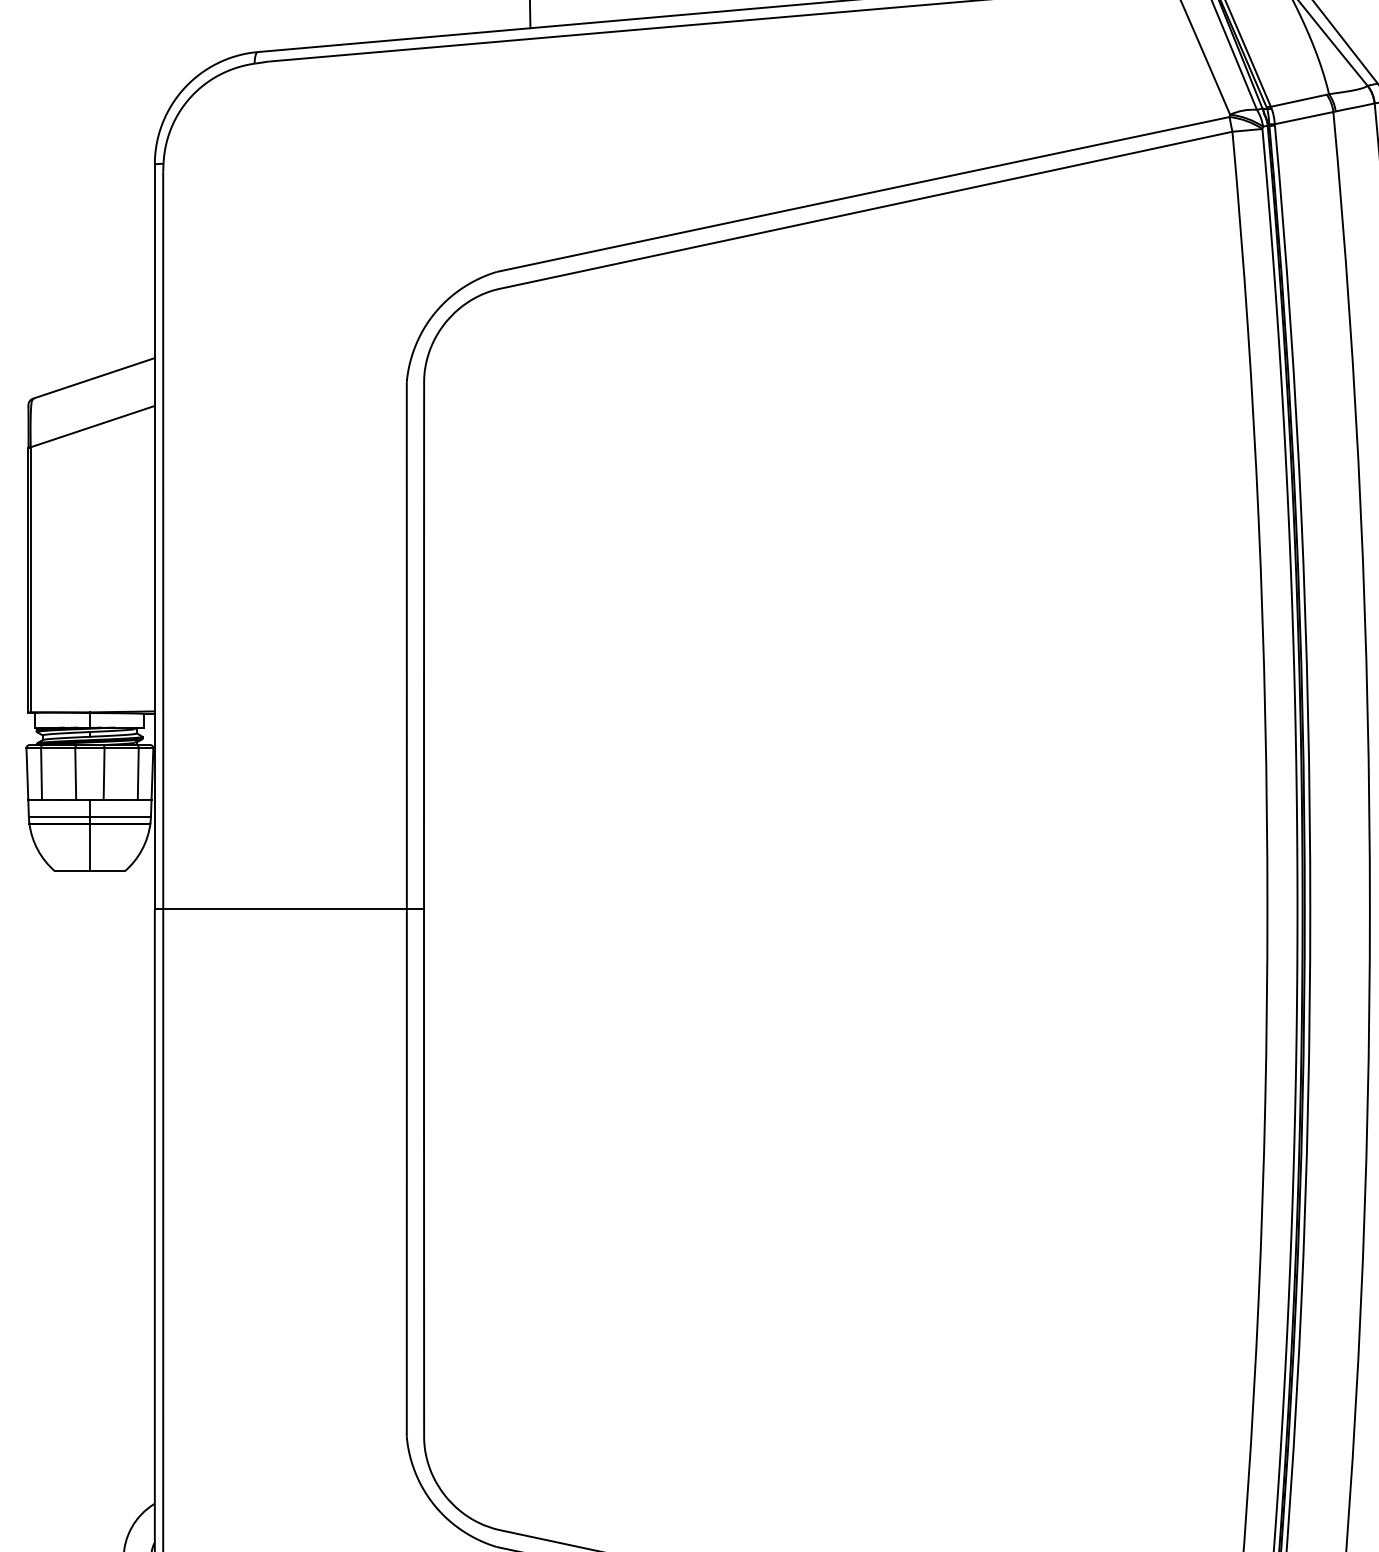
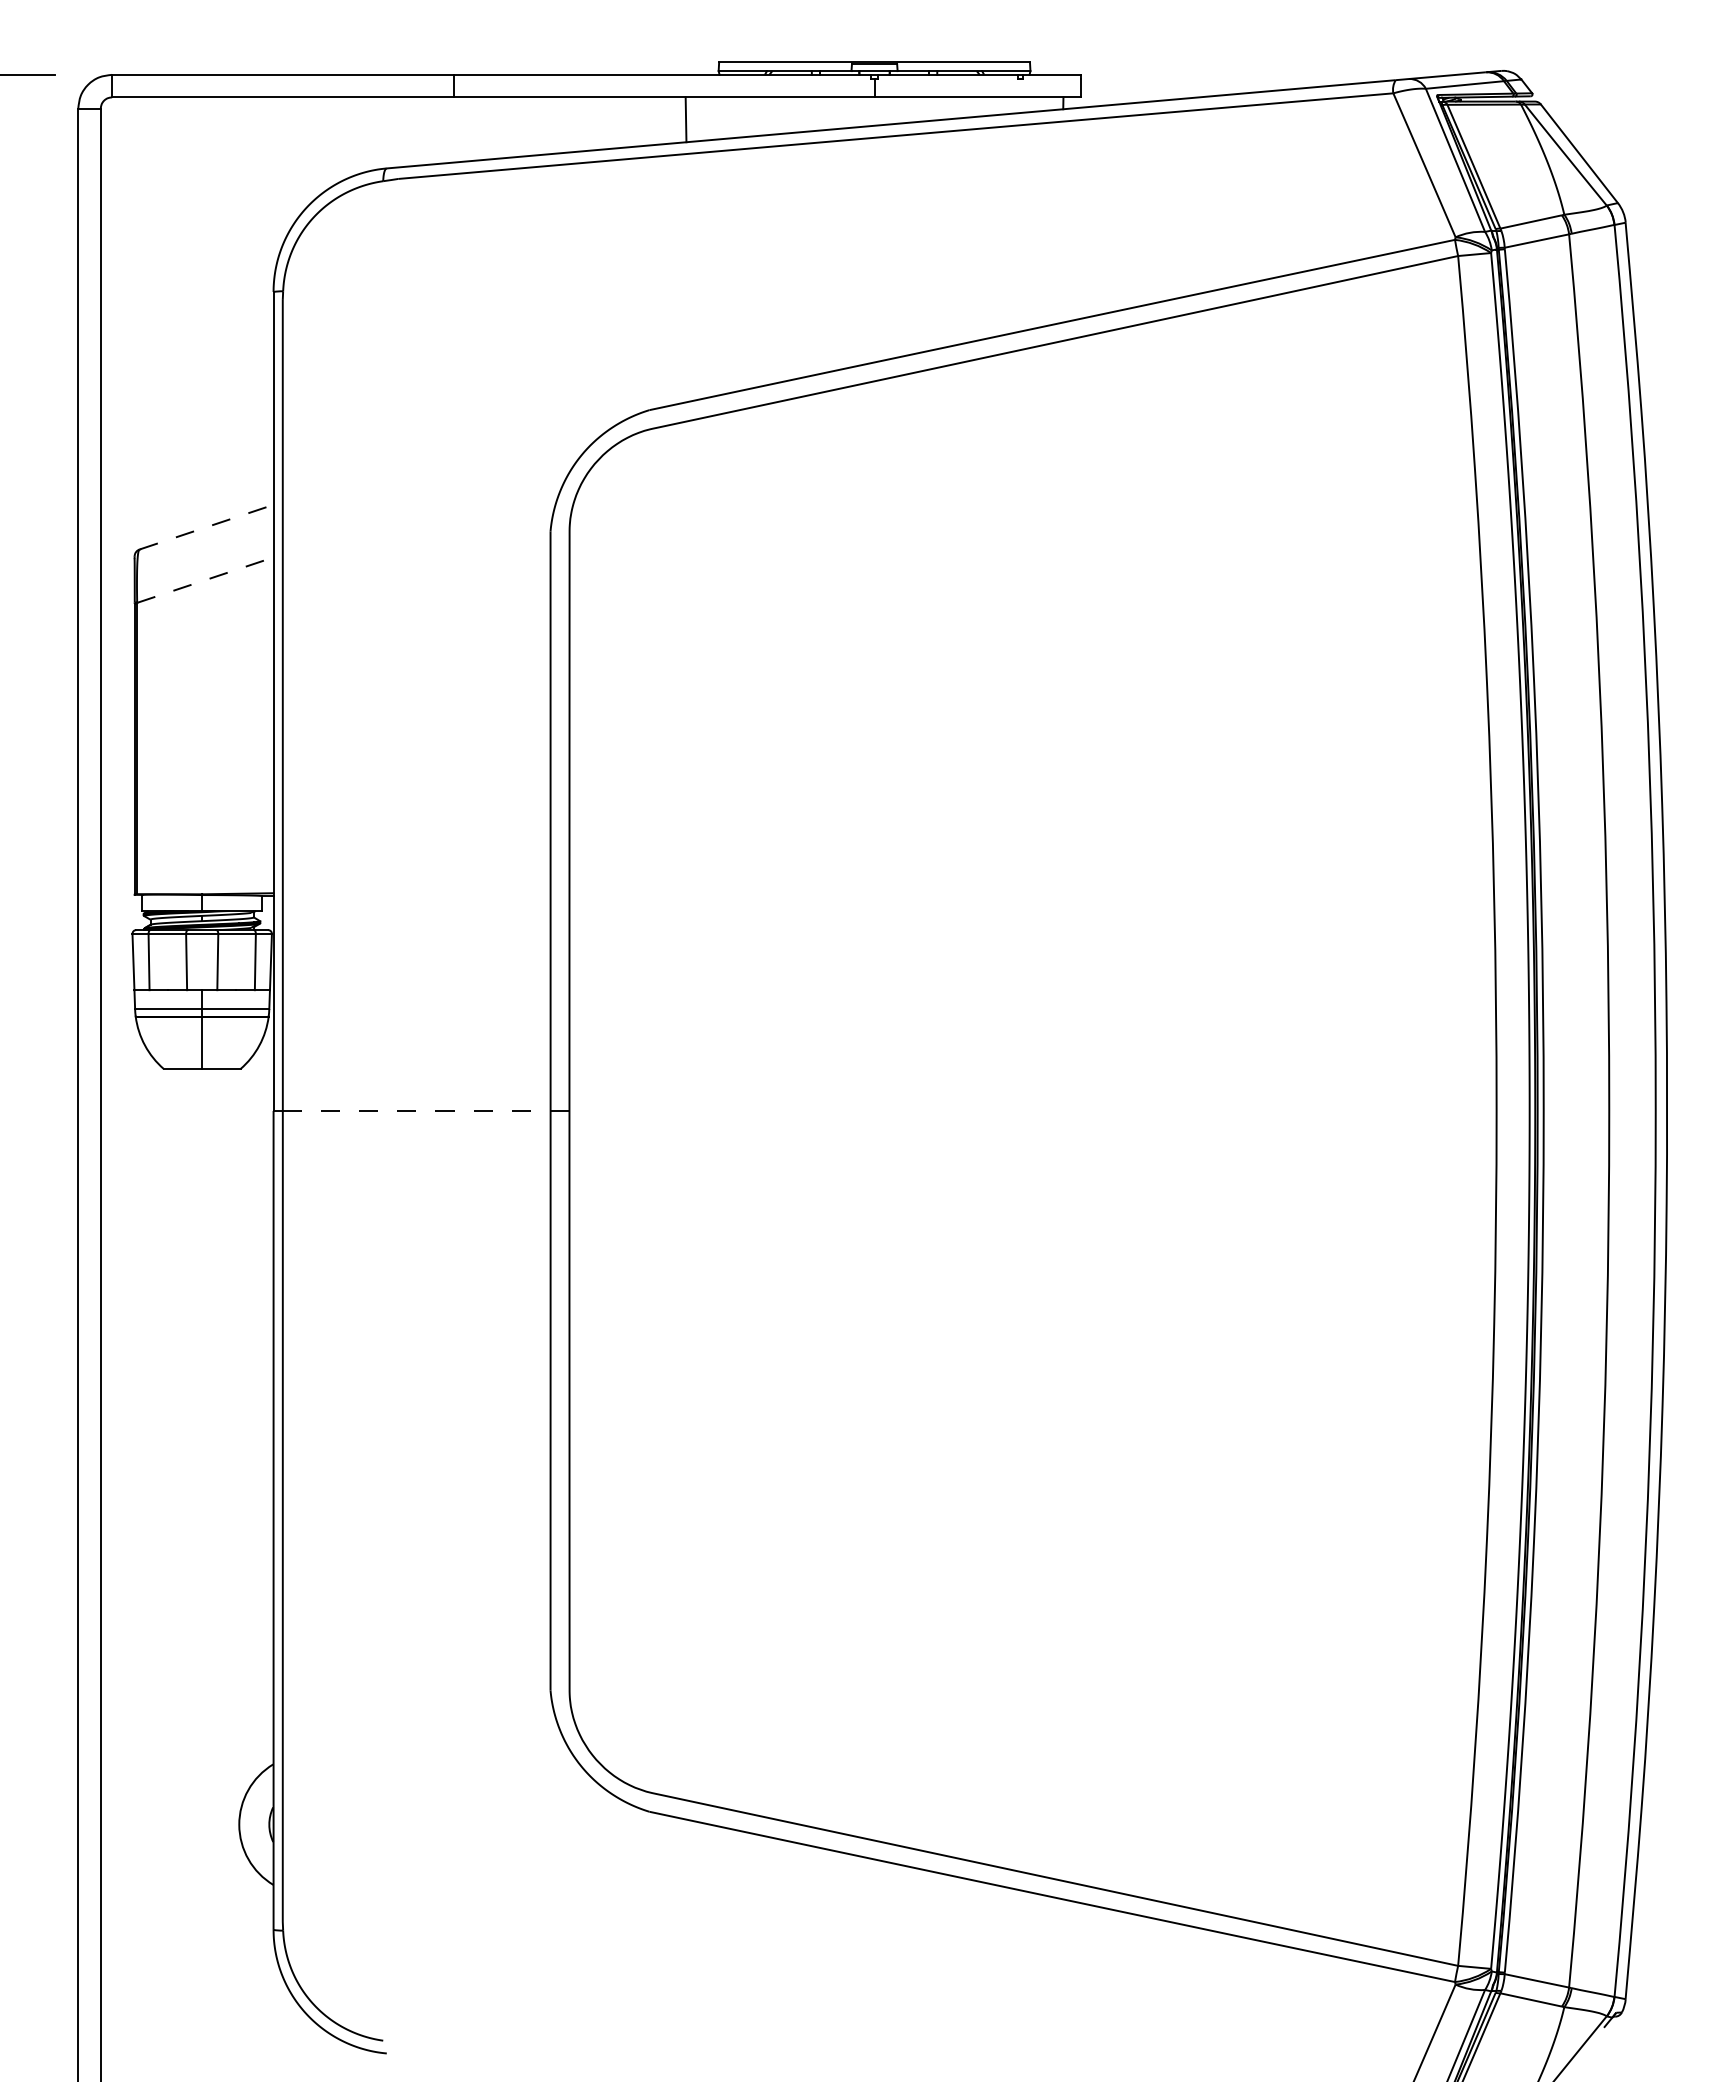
line: (93, 378) -> (206, 527), solid -> dashed
line: (92, 426) -> (205, 580), solid -> dashed
line: (284, 909) -> (416, 1110), solid -> dashed

